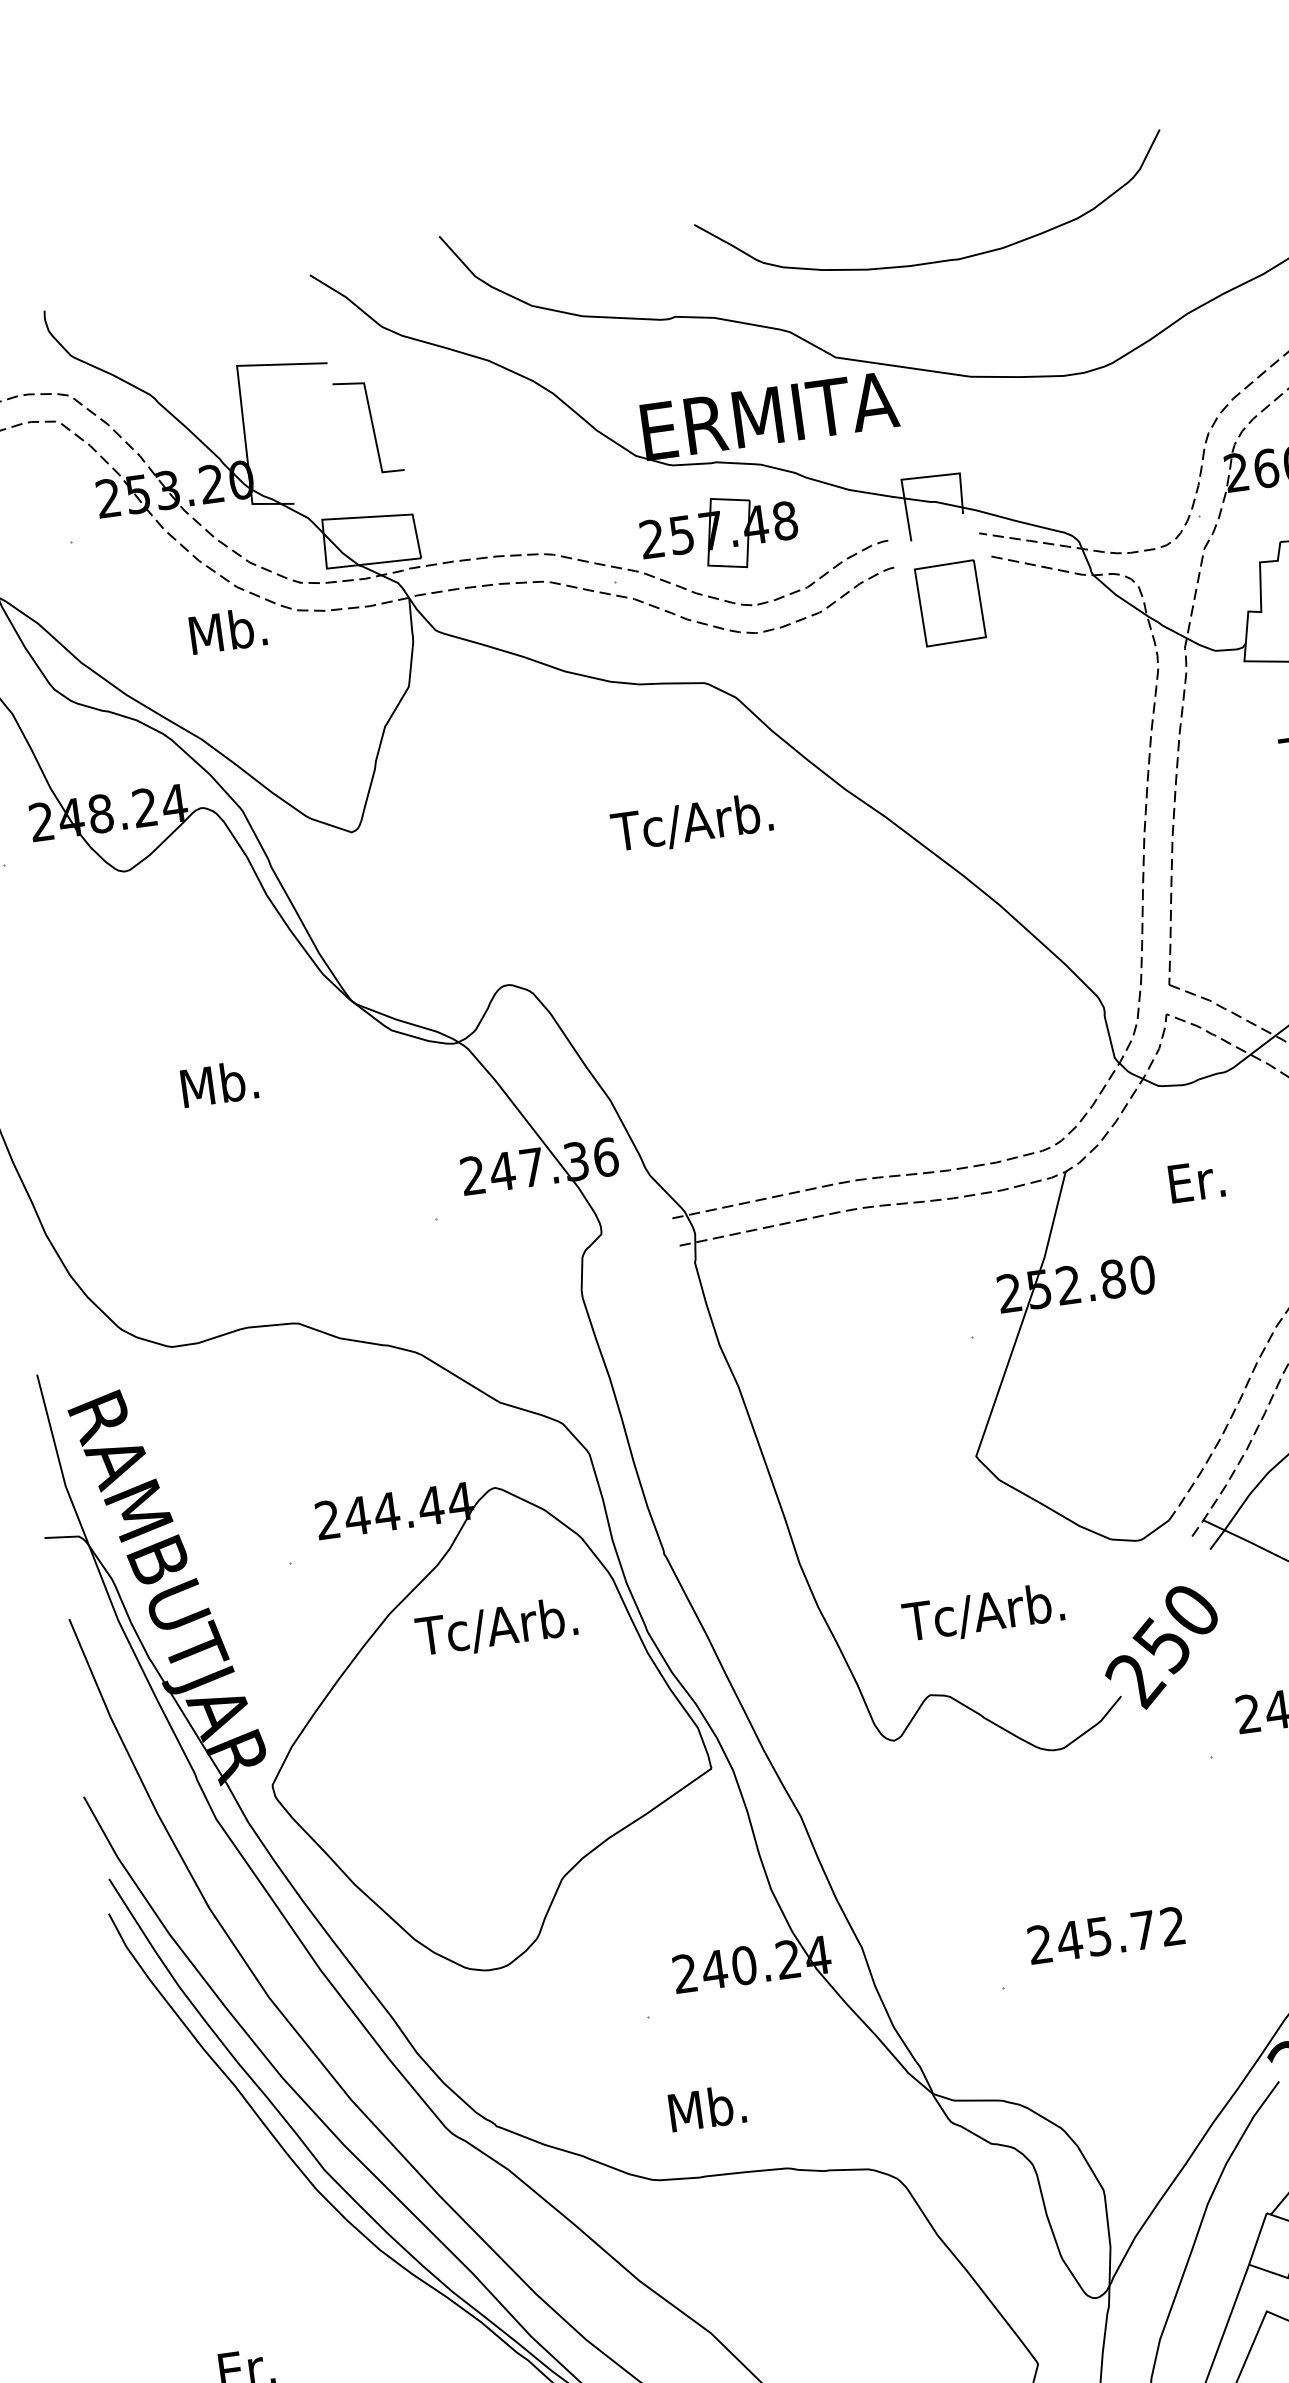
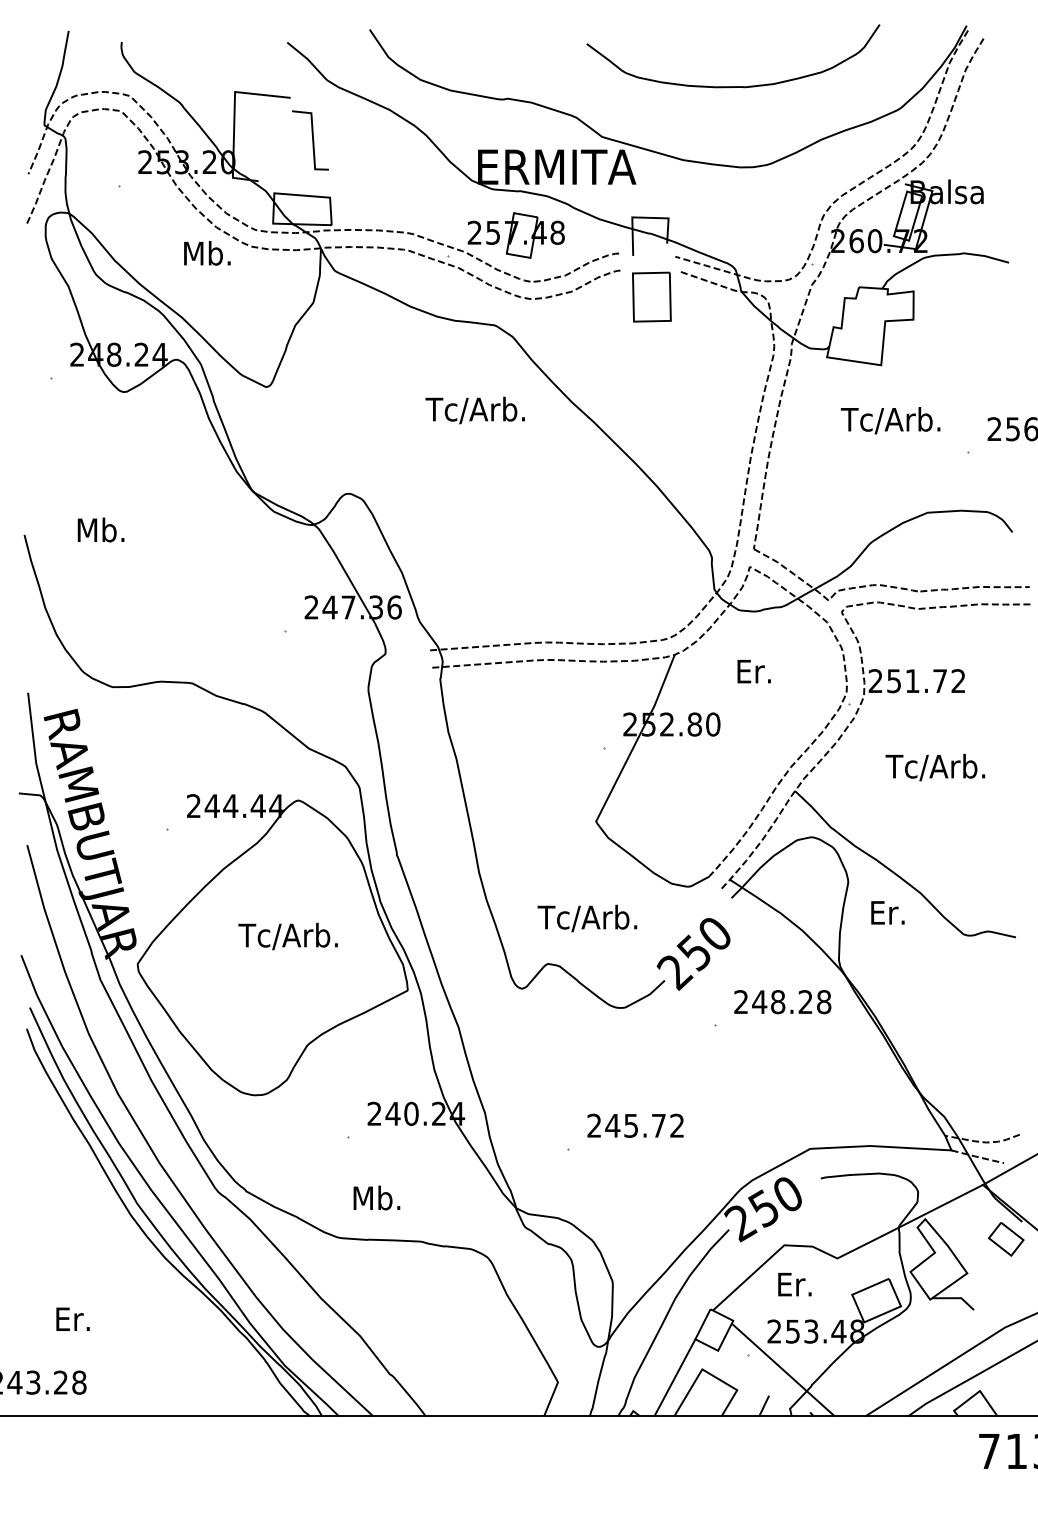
curve: (938, 260) -> (733, 86), moved
text: (218, 1083) -> (100, 529), moved
text: (495, 1628) -> (287, 936), moved

